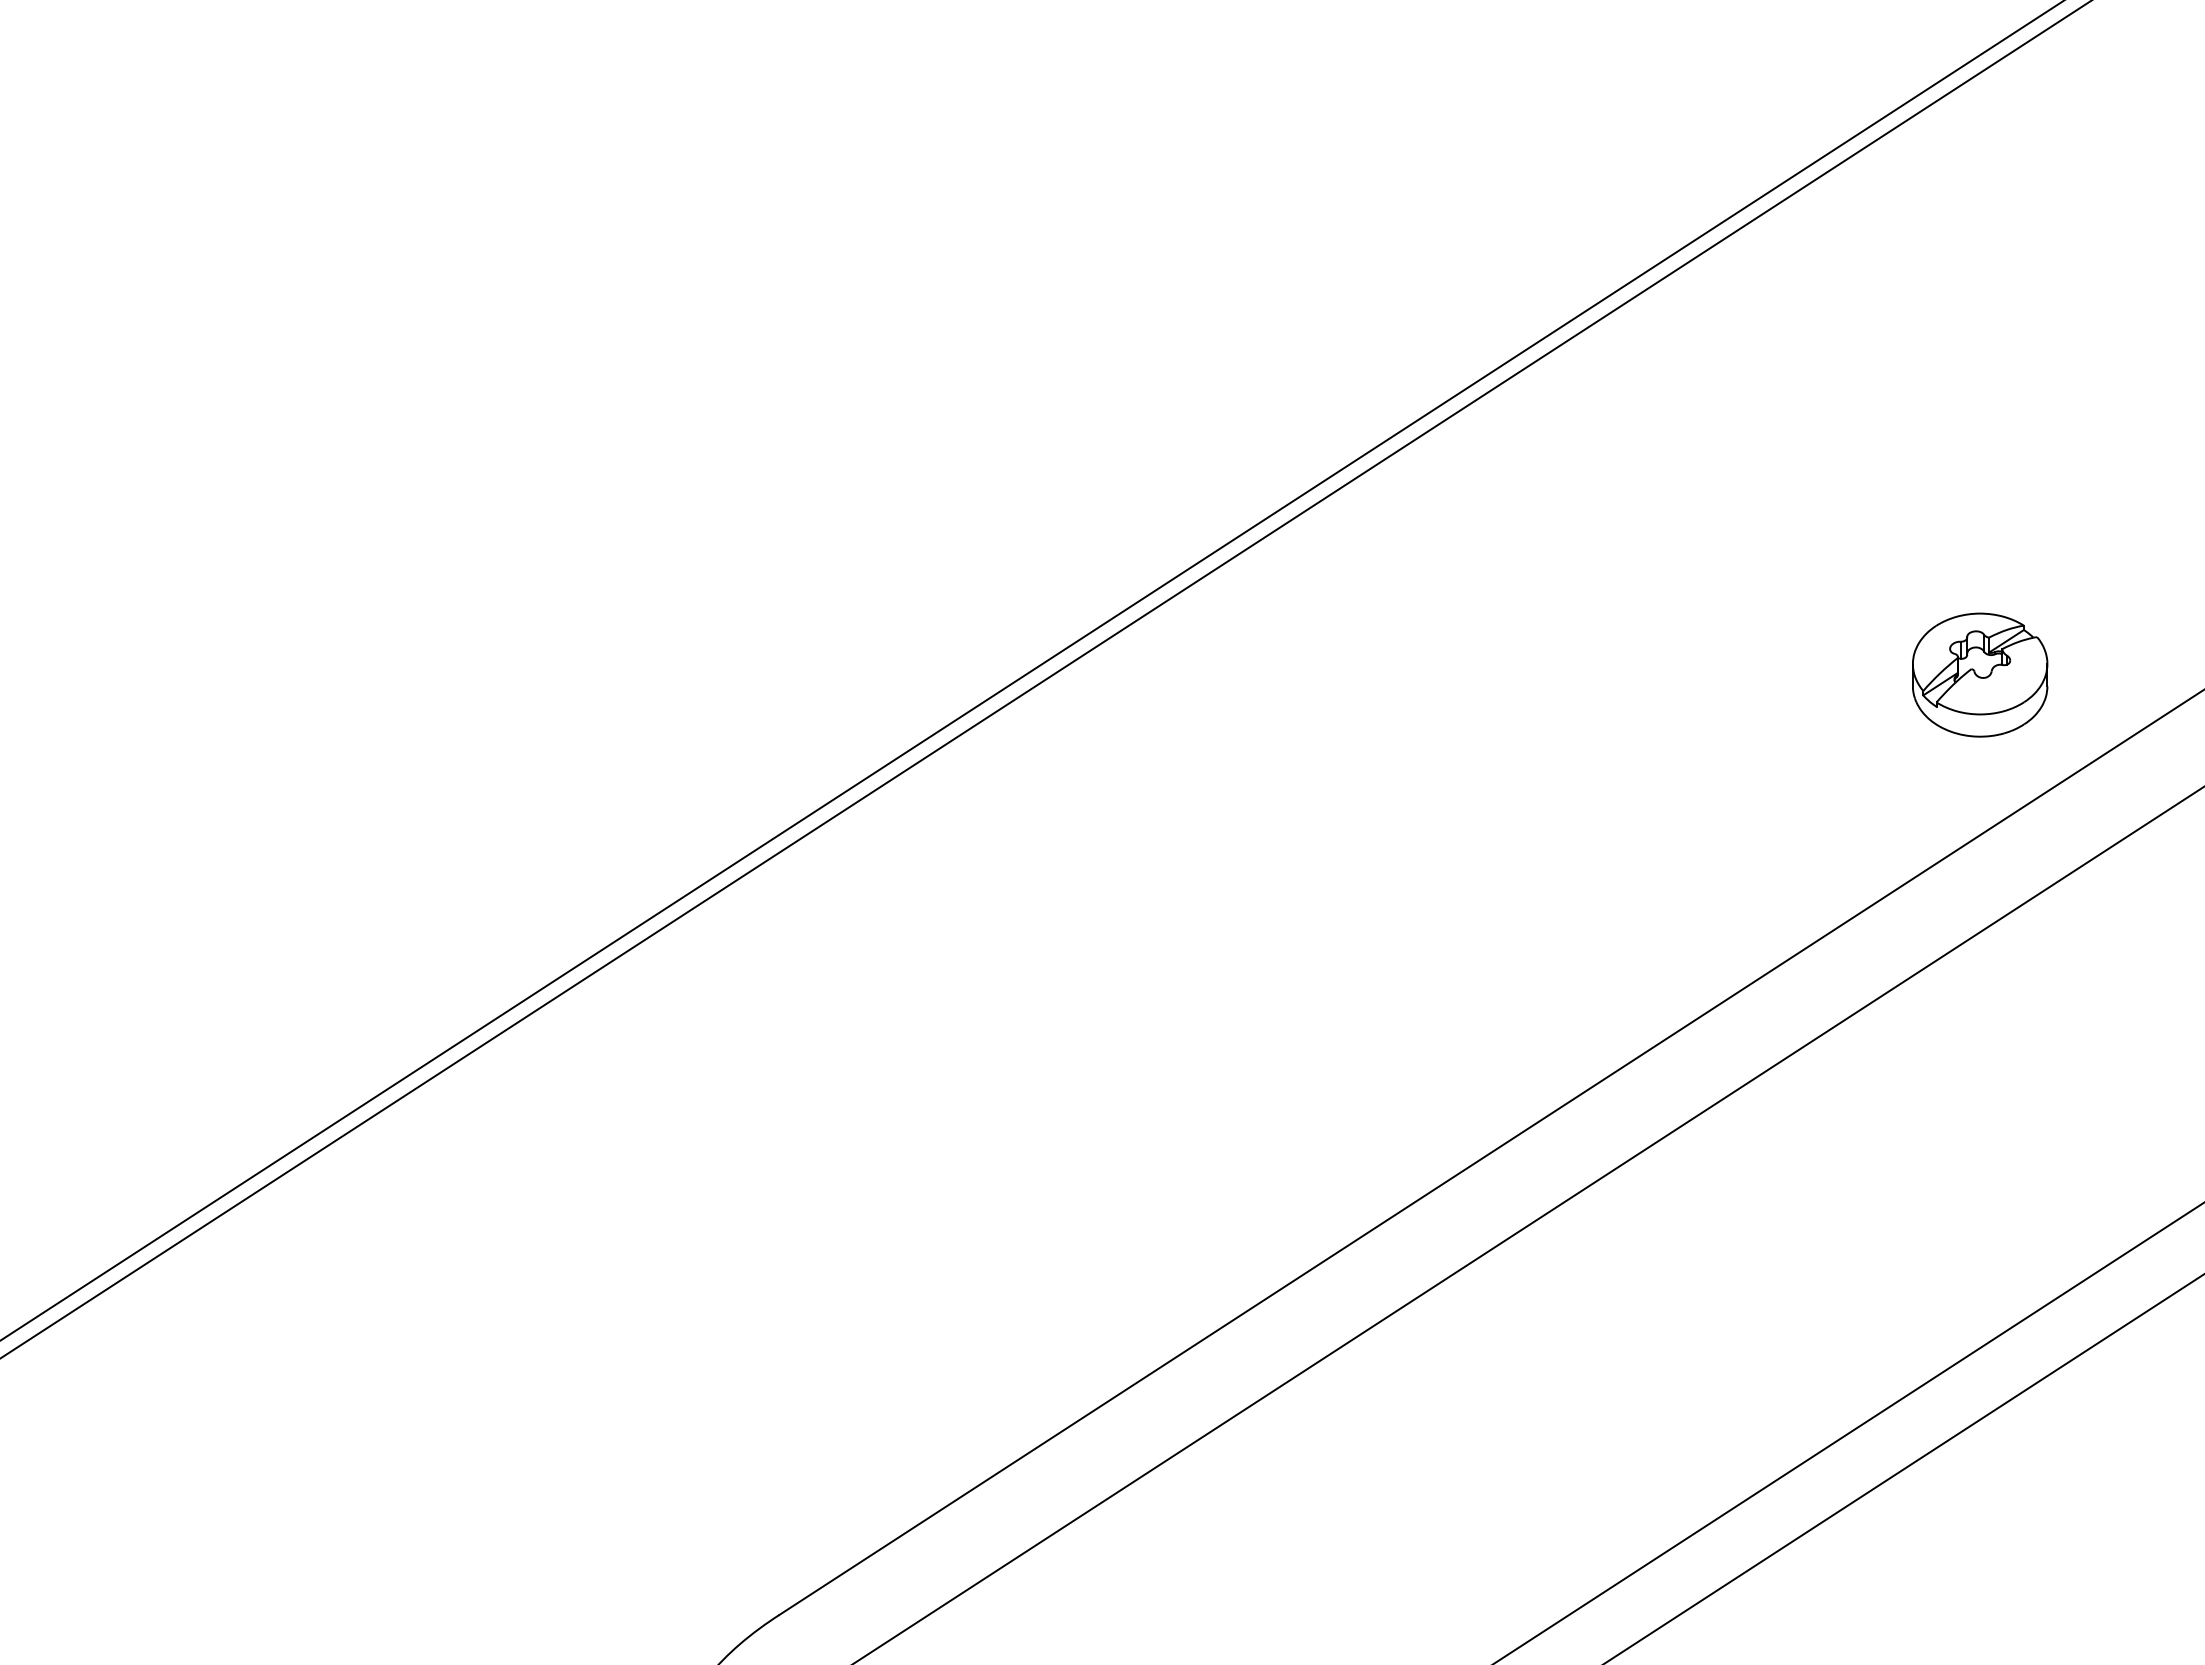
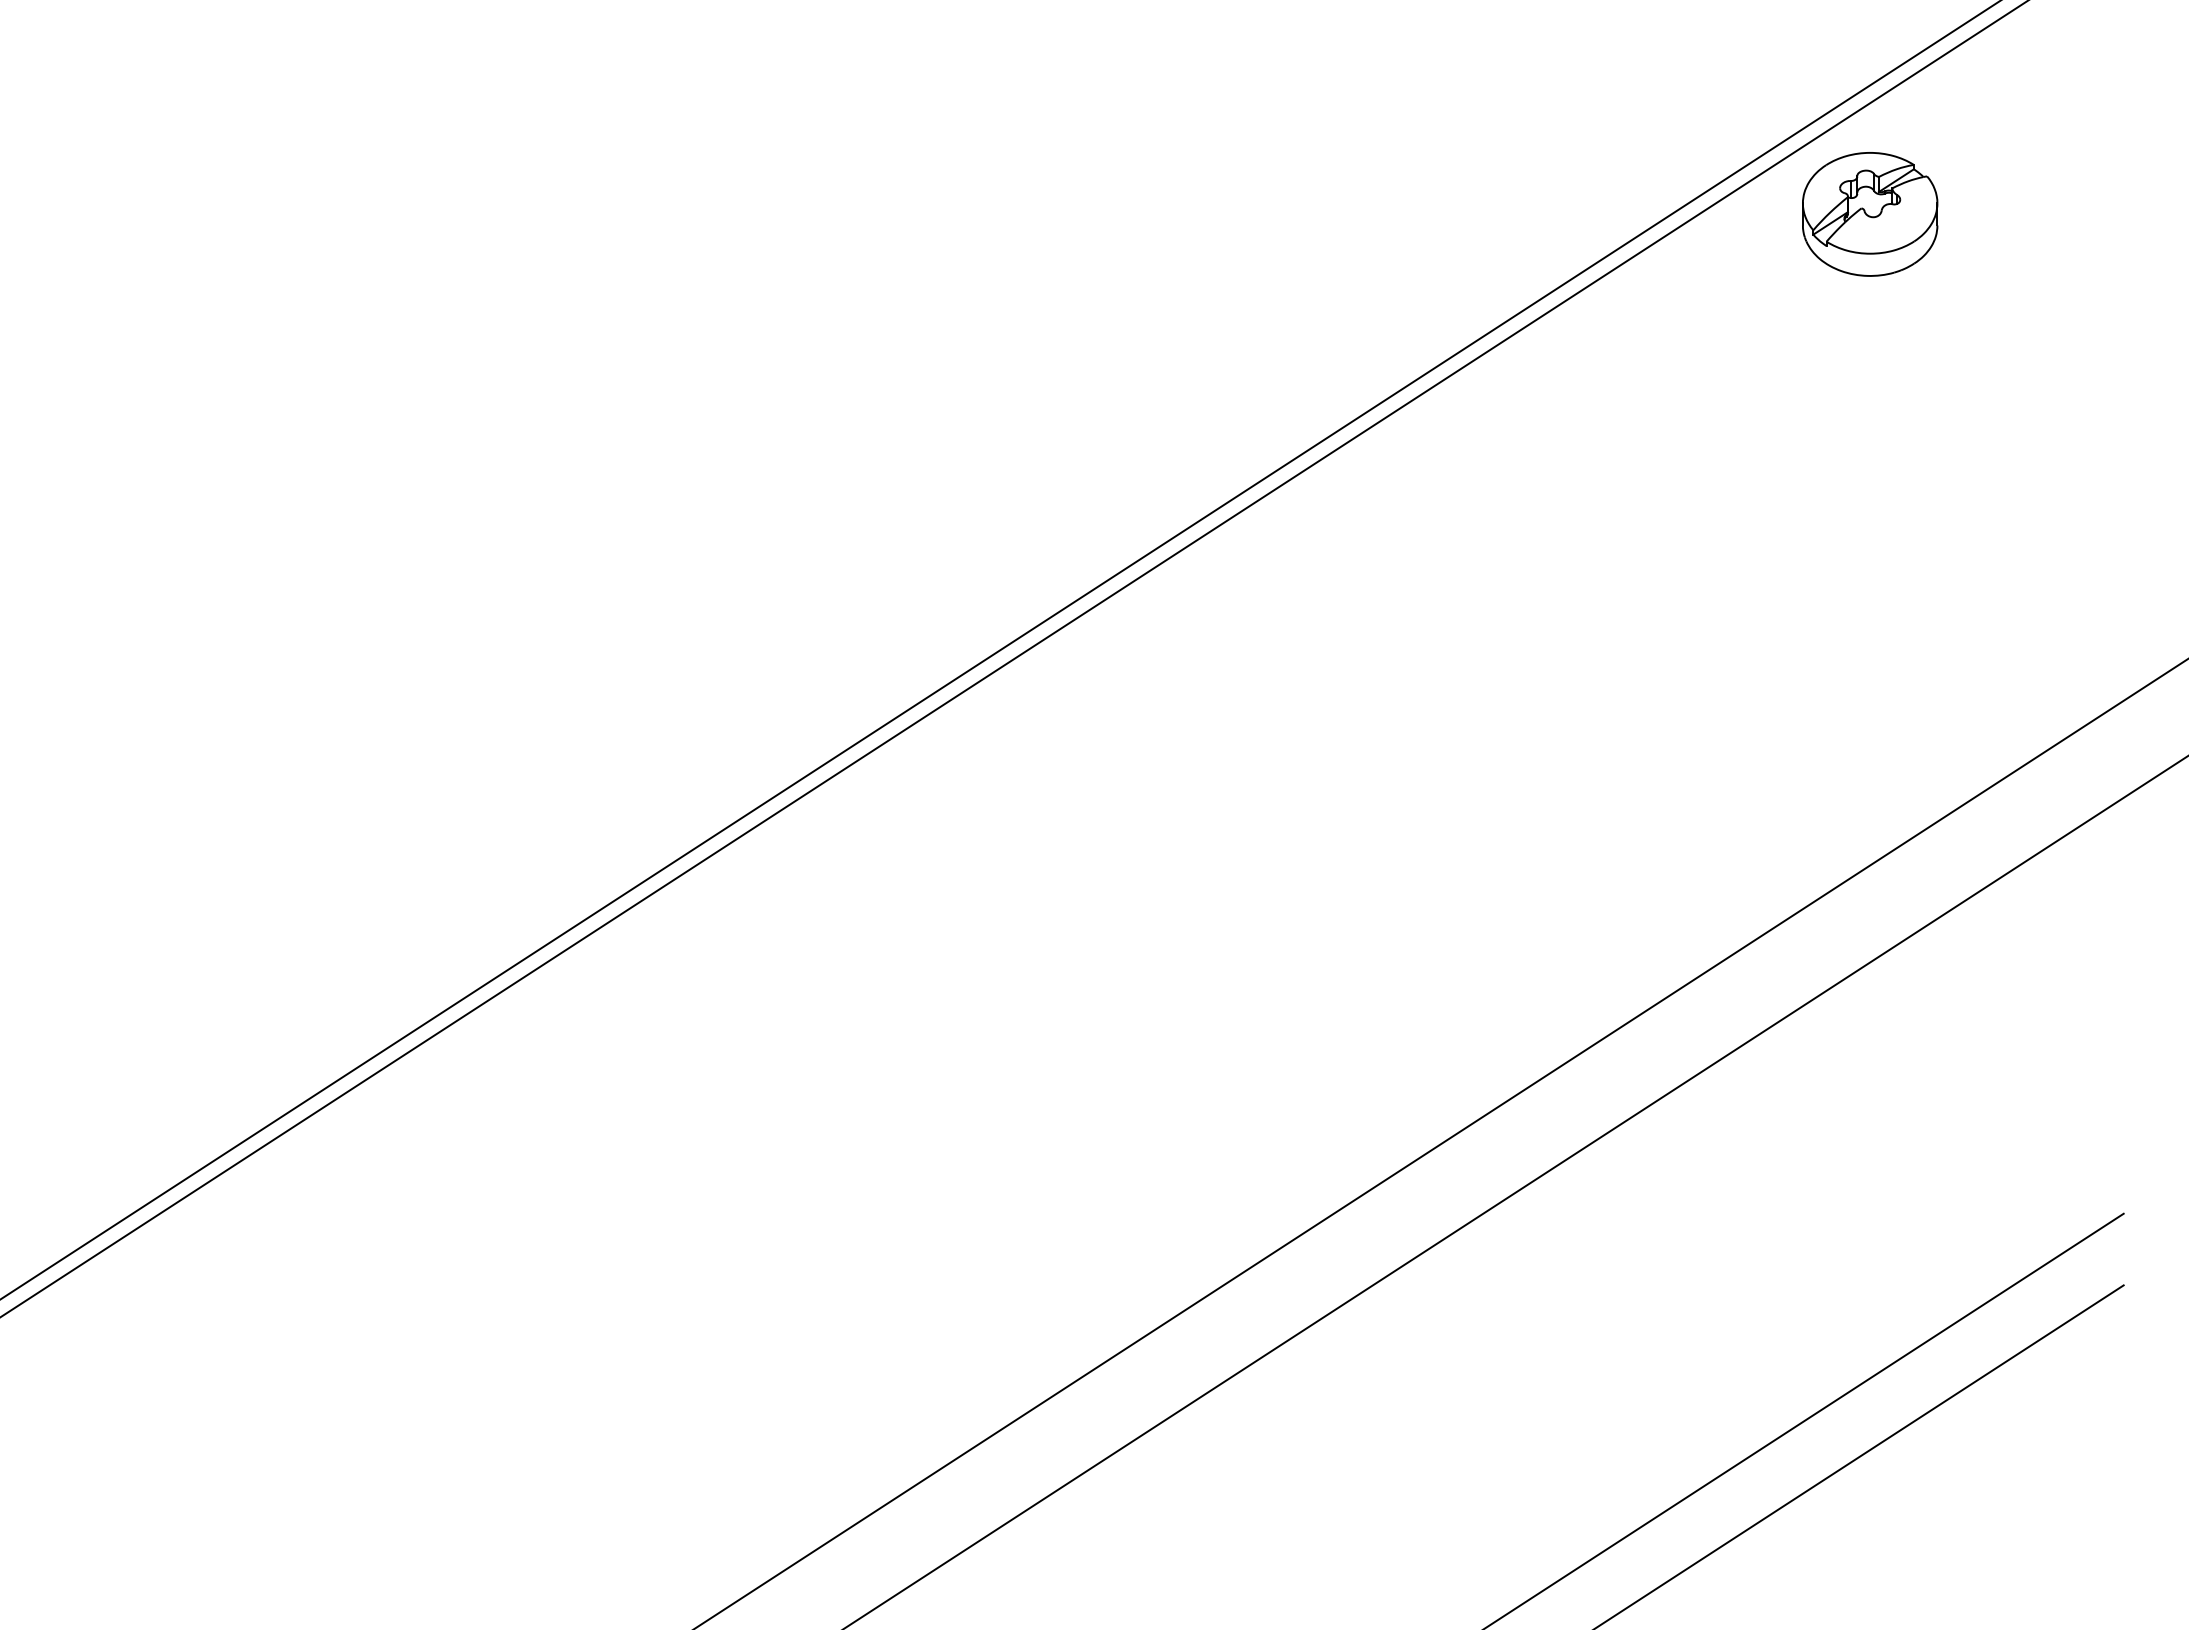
part: (1980, 674) -> (1870, 213), moved

